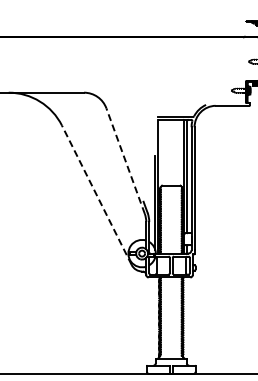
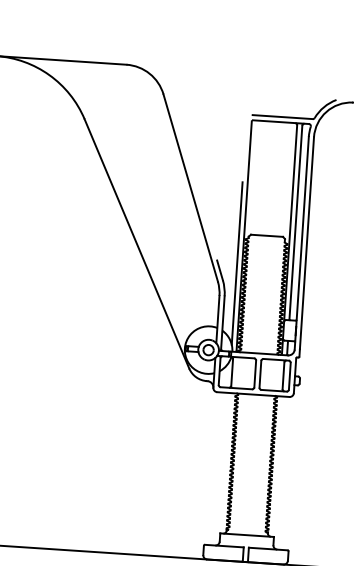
line: (125, 160) -> (190, 186), dashed -> solid
line: (96, 195) -> (136, 244), dashed -> solid

